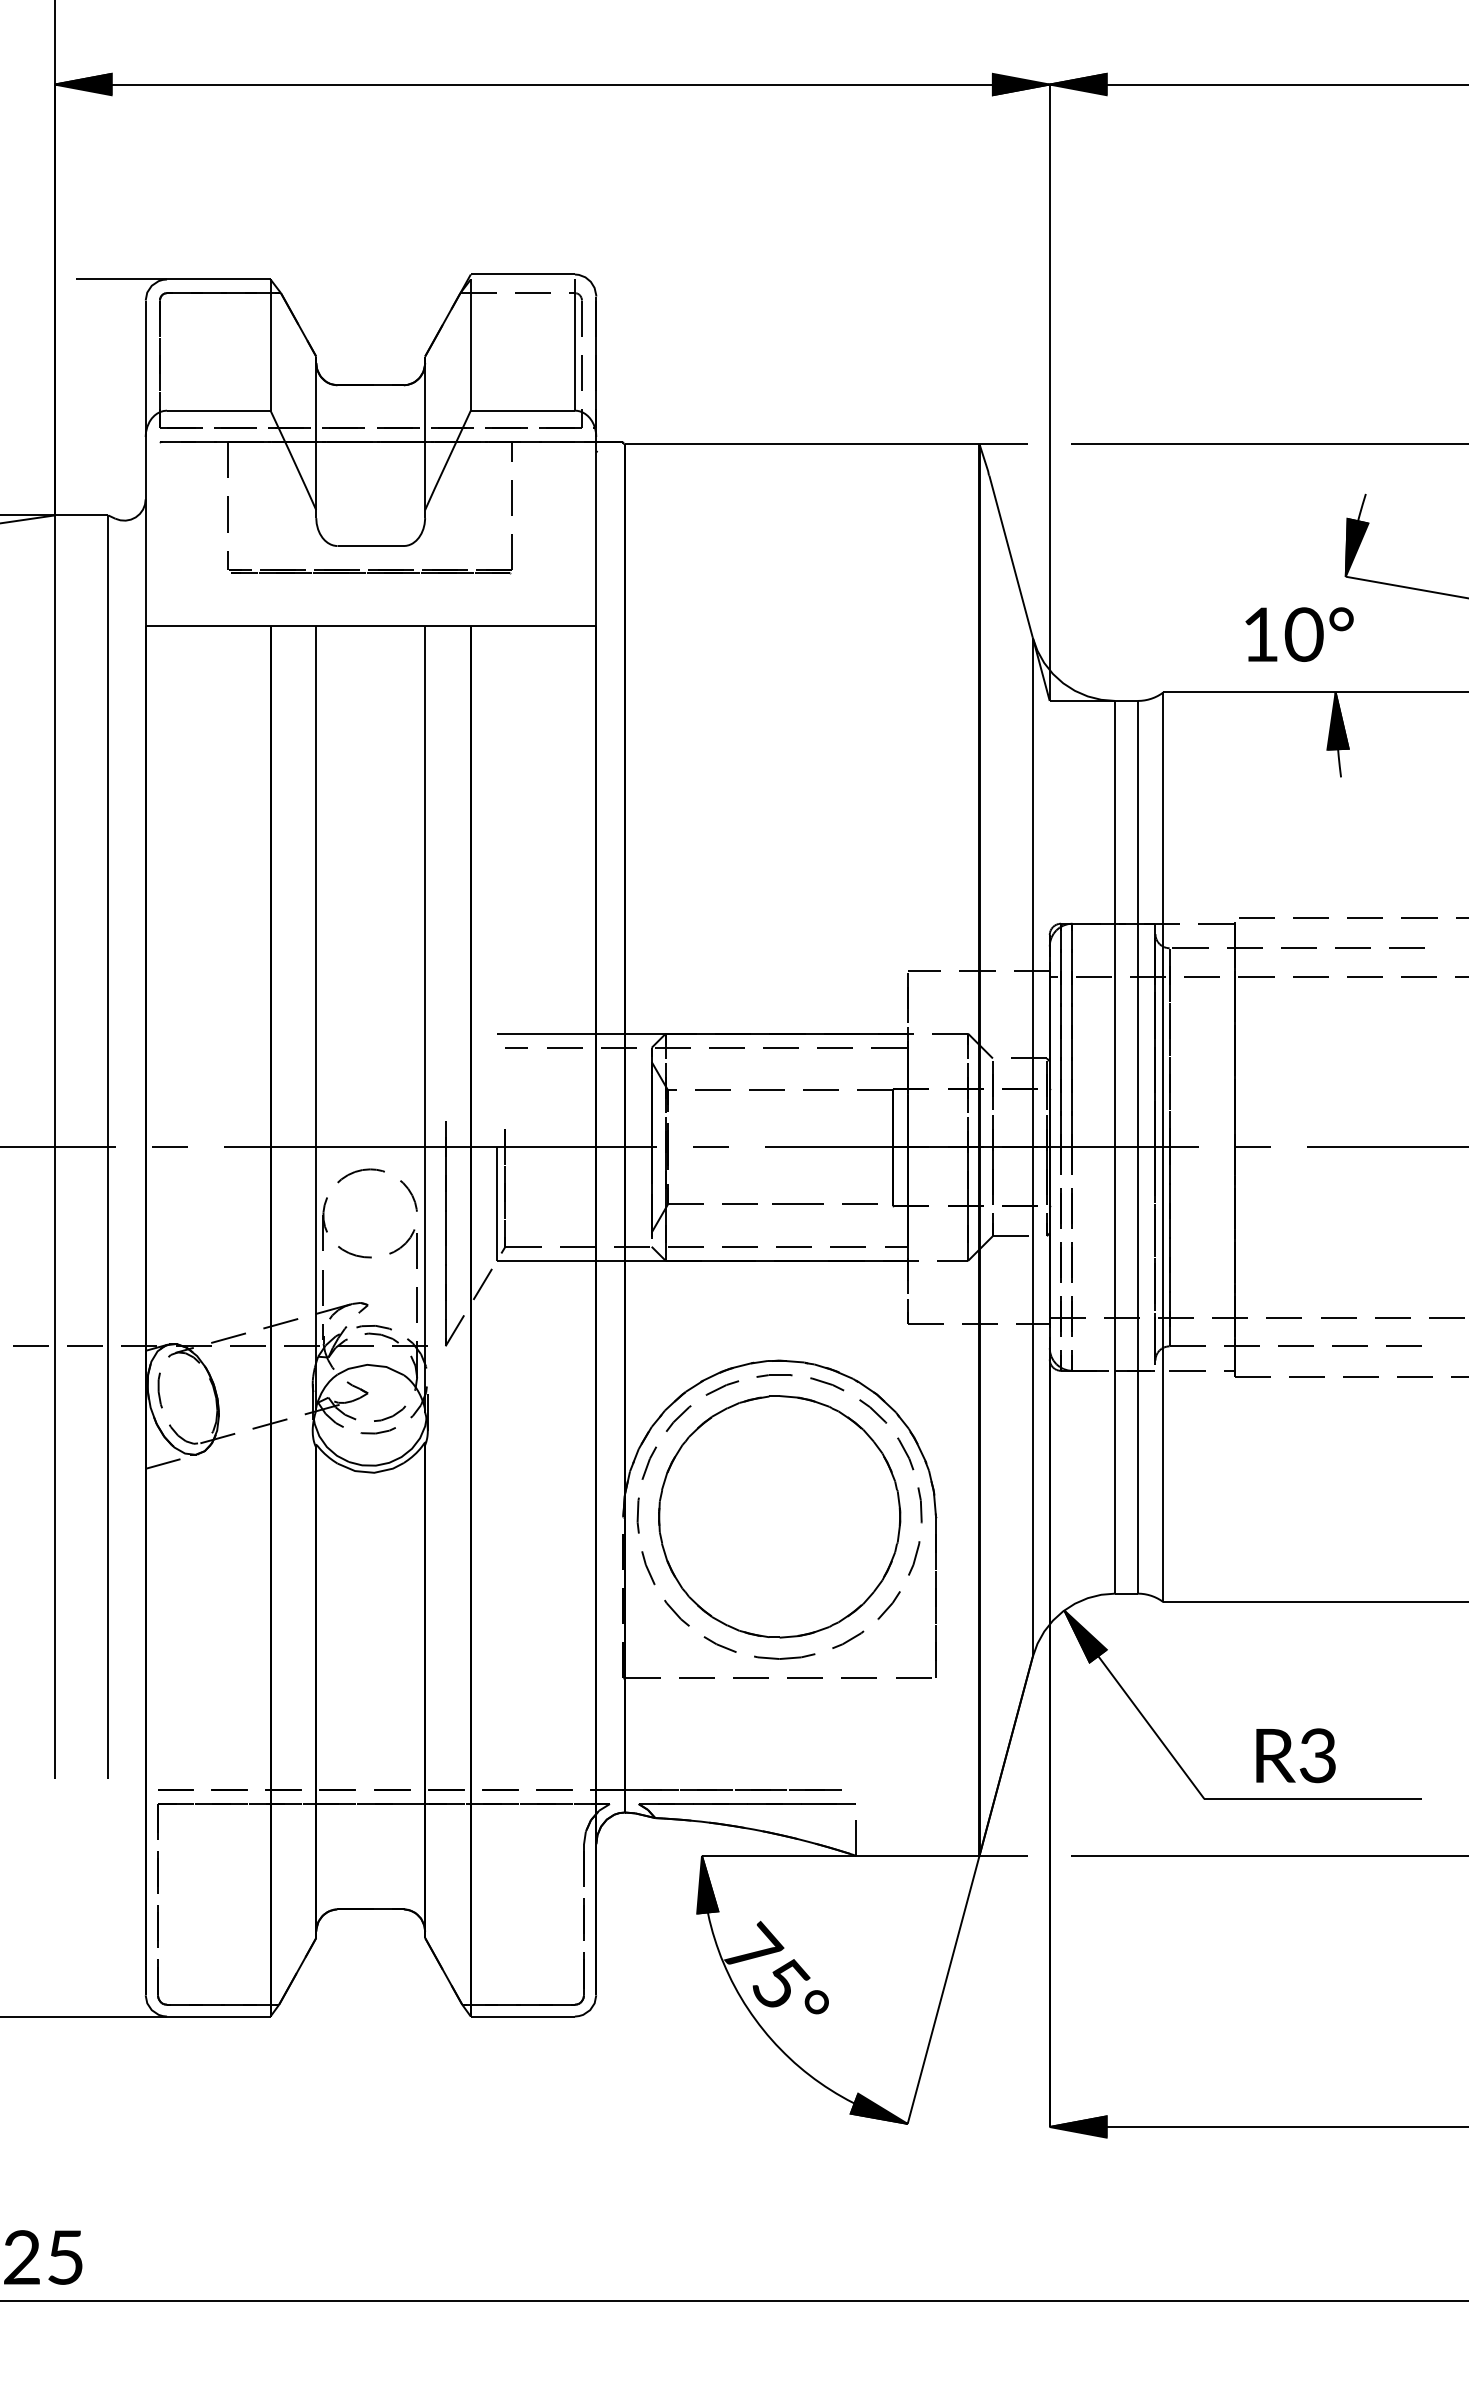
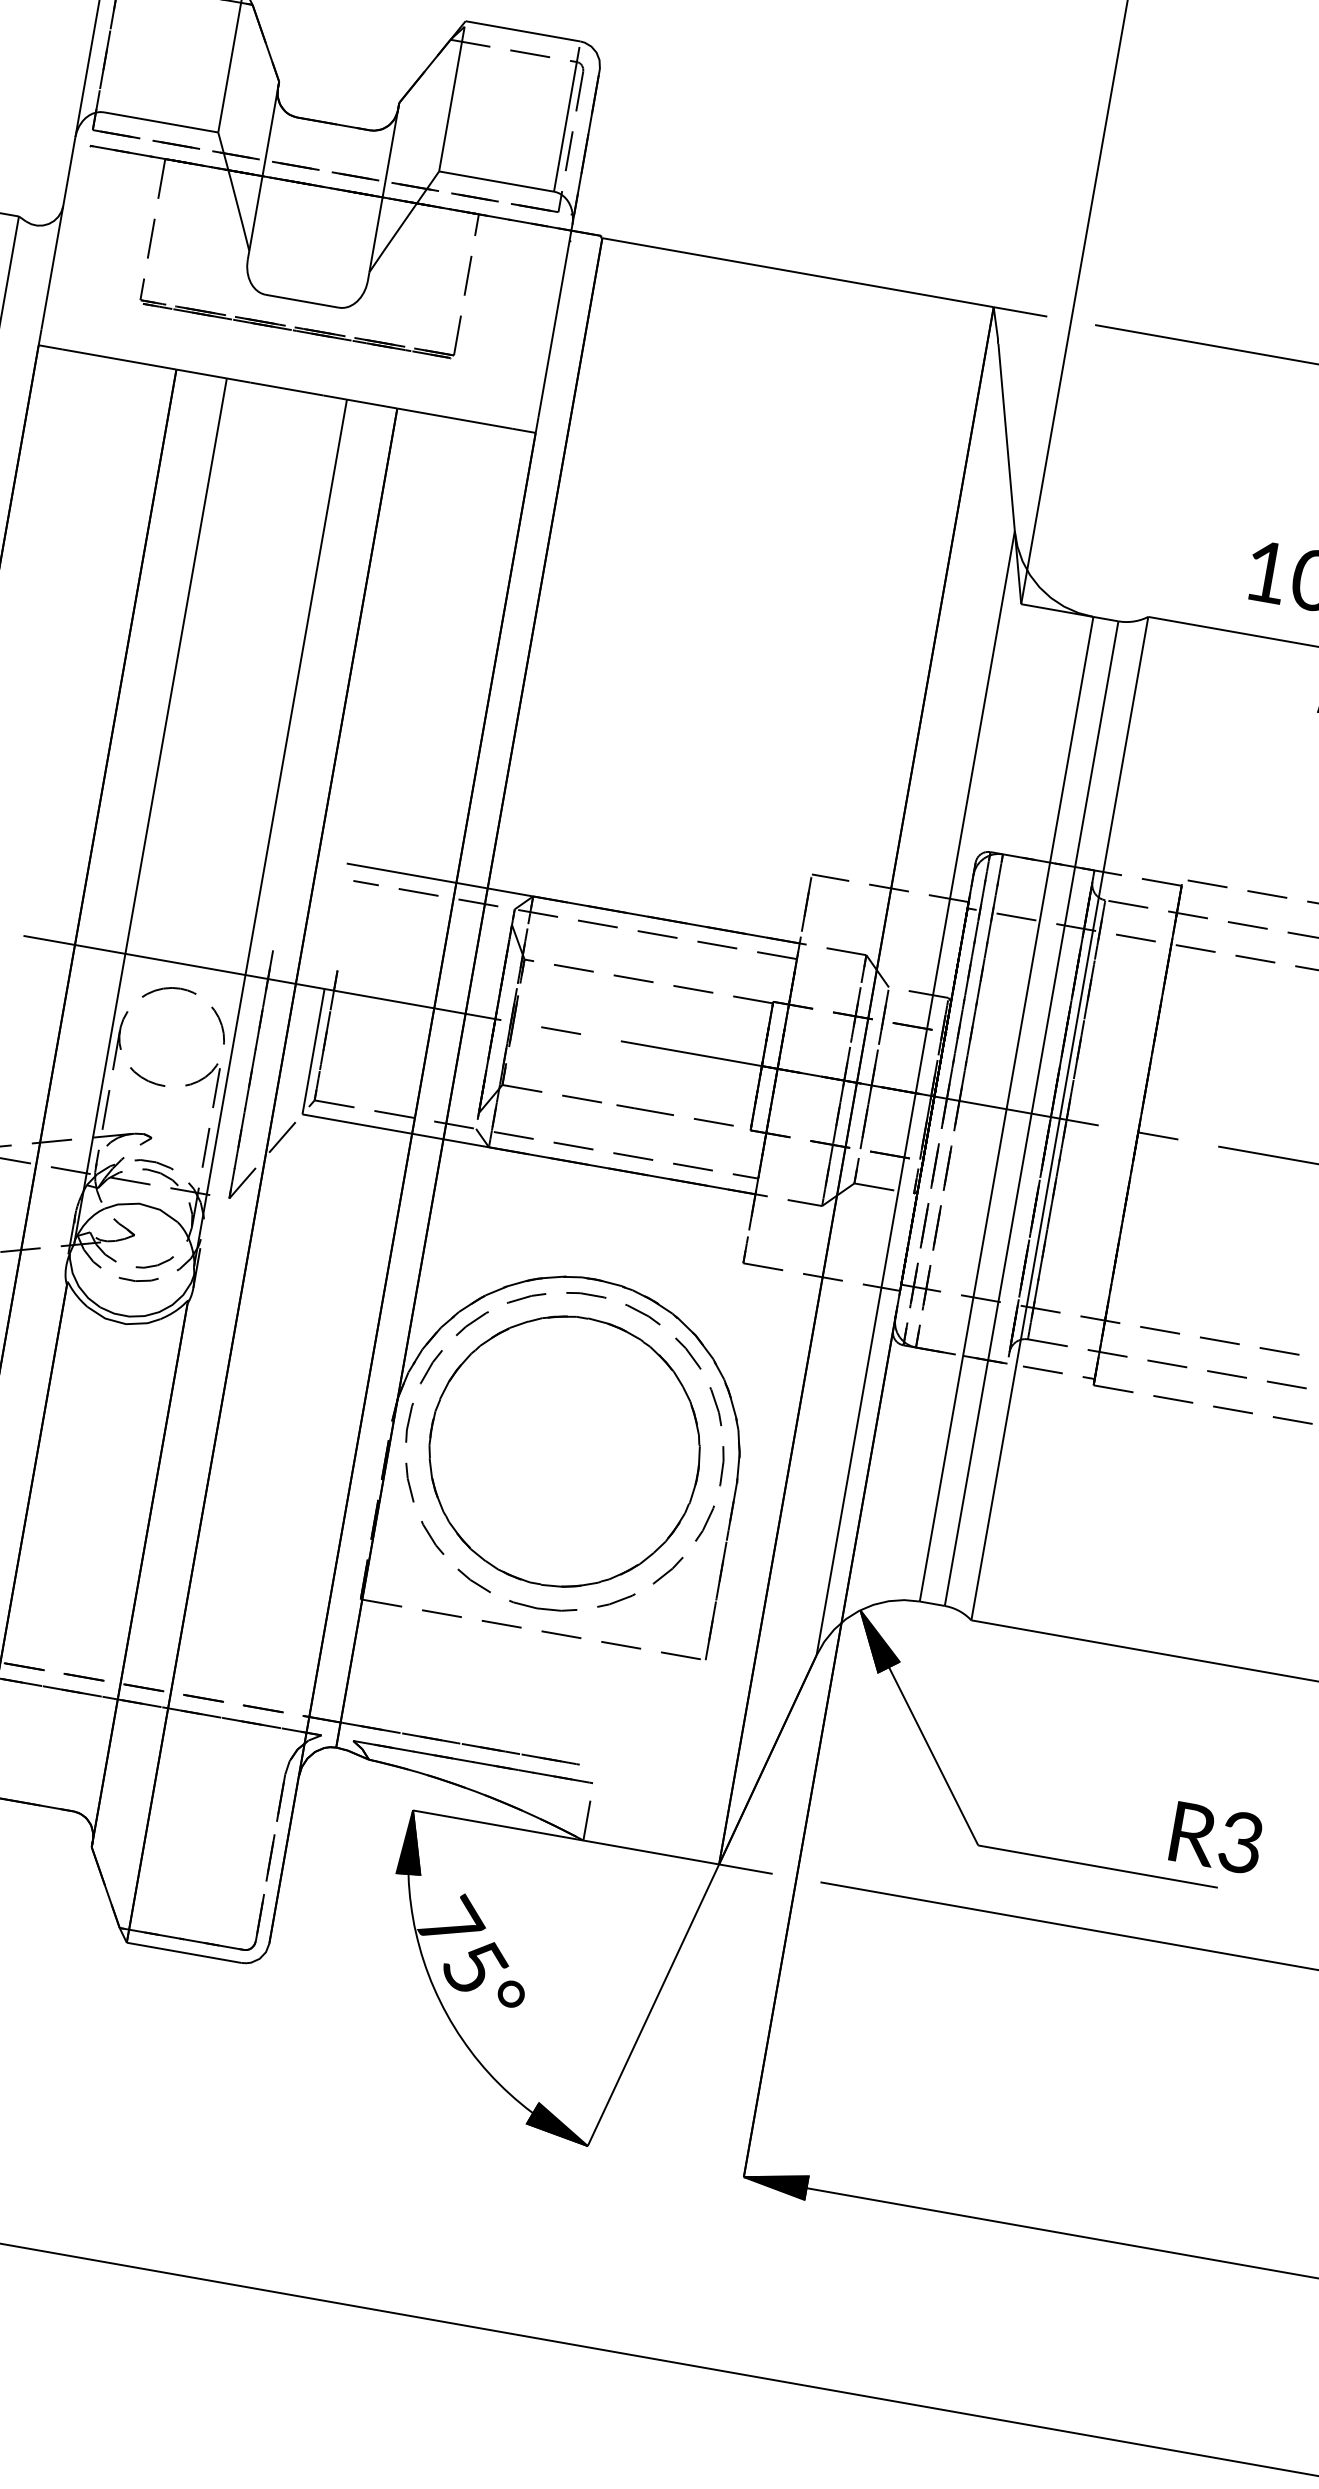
text: (1295, 1755) -> (1216, 1837), moved

